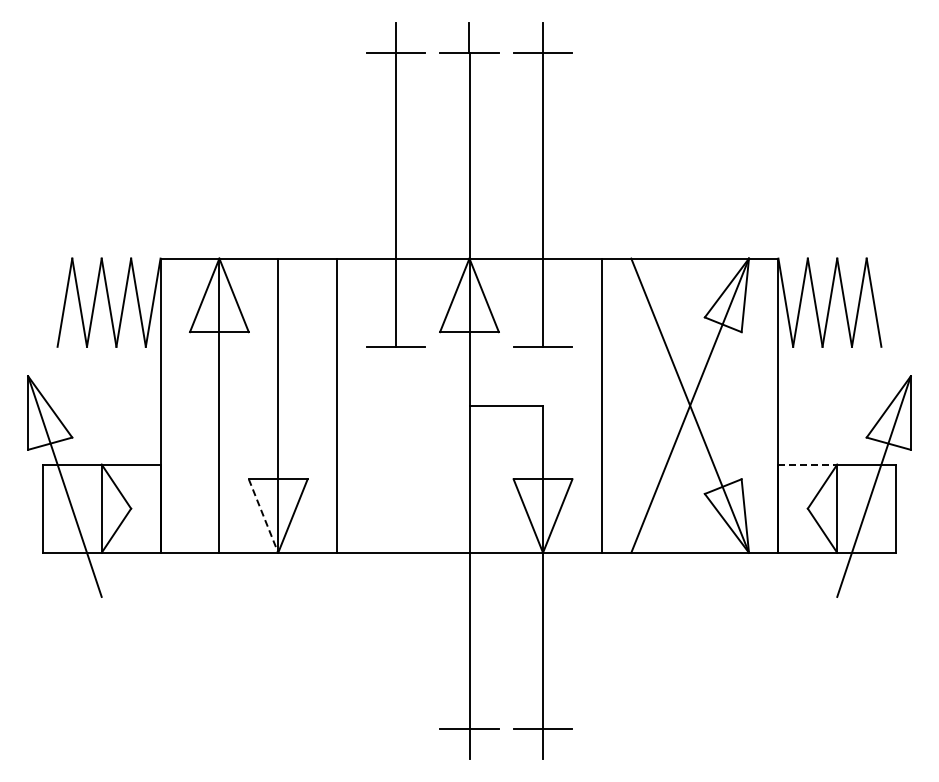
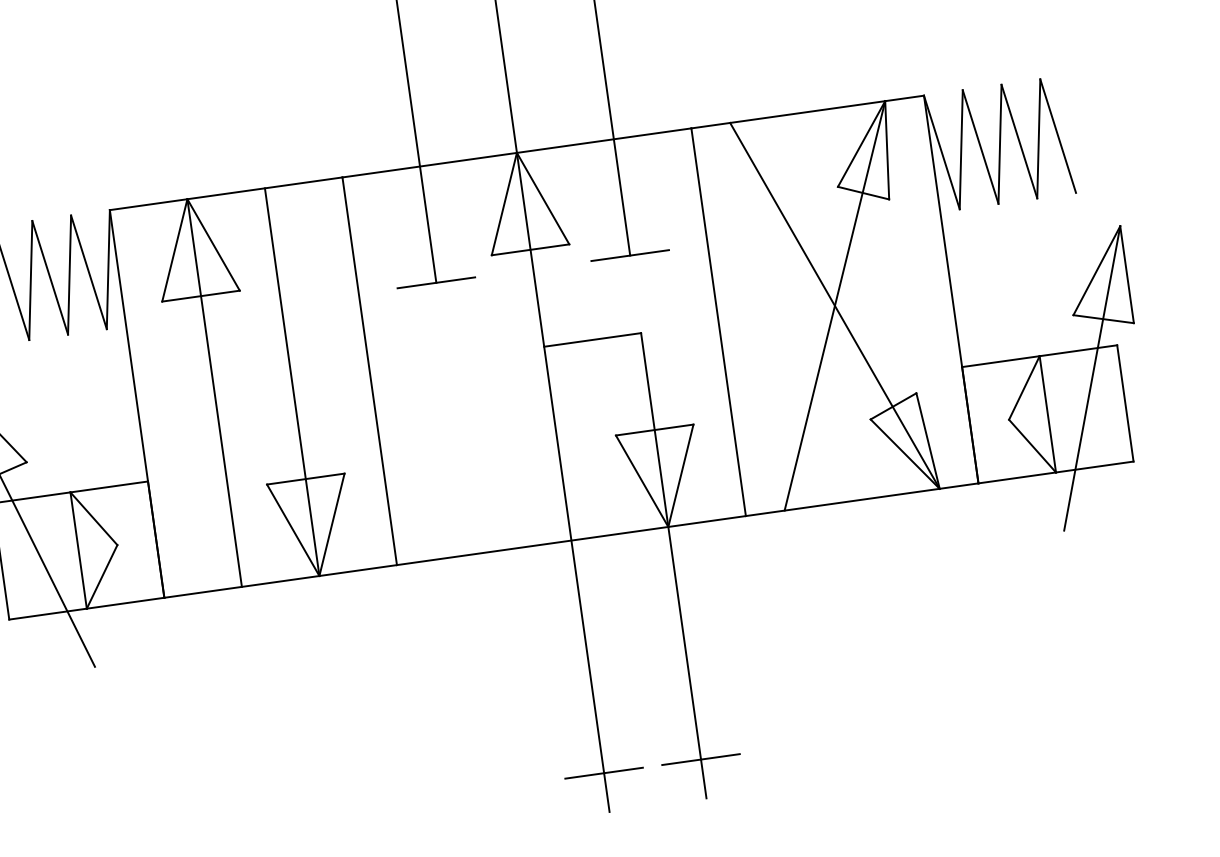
line: (808, 464) -> (1001, 361), dashed -> solid
line: (263, 516) -> (293, 530), dashed -> solid

